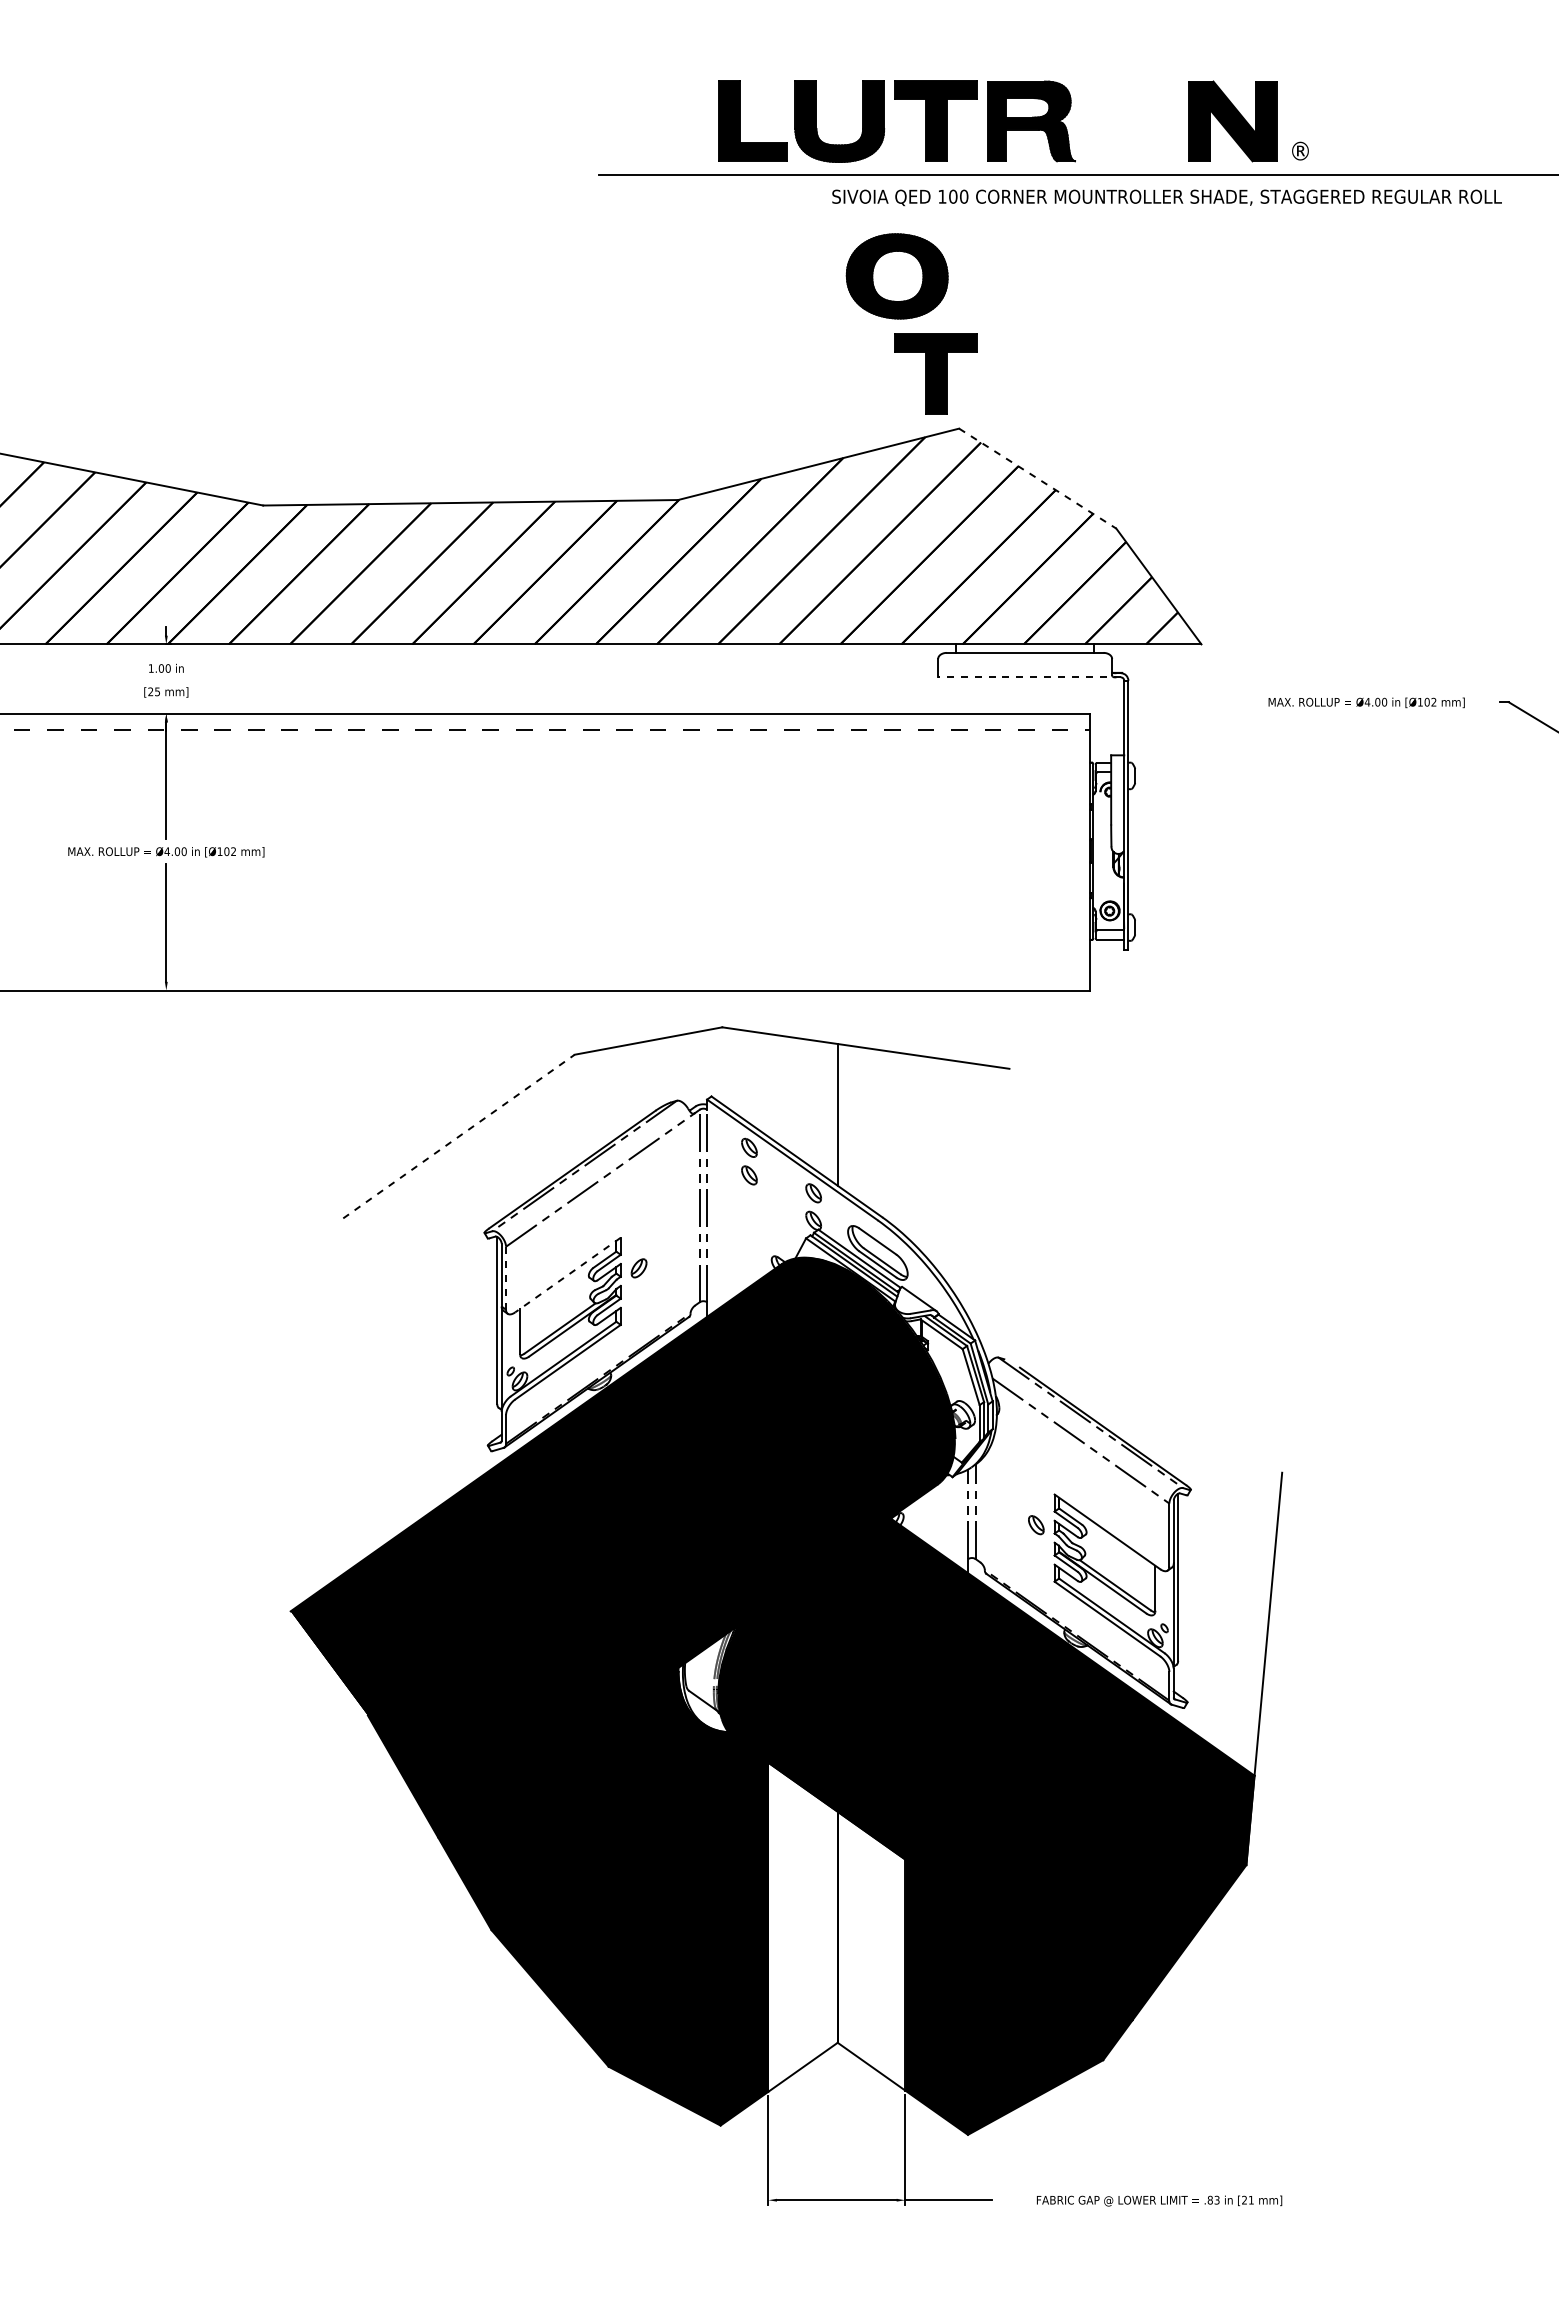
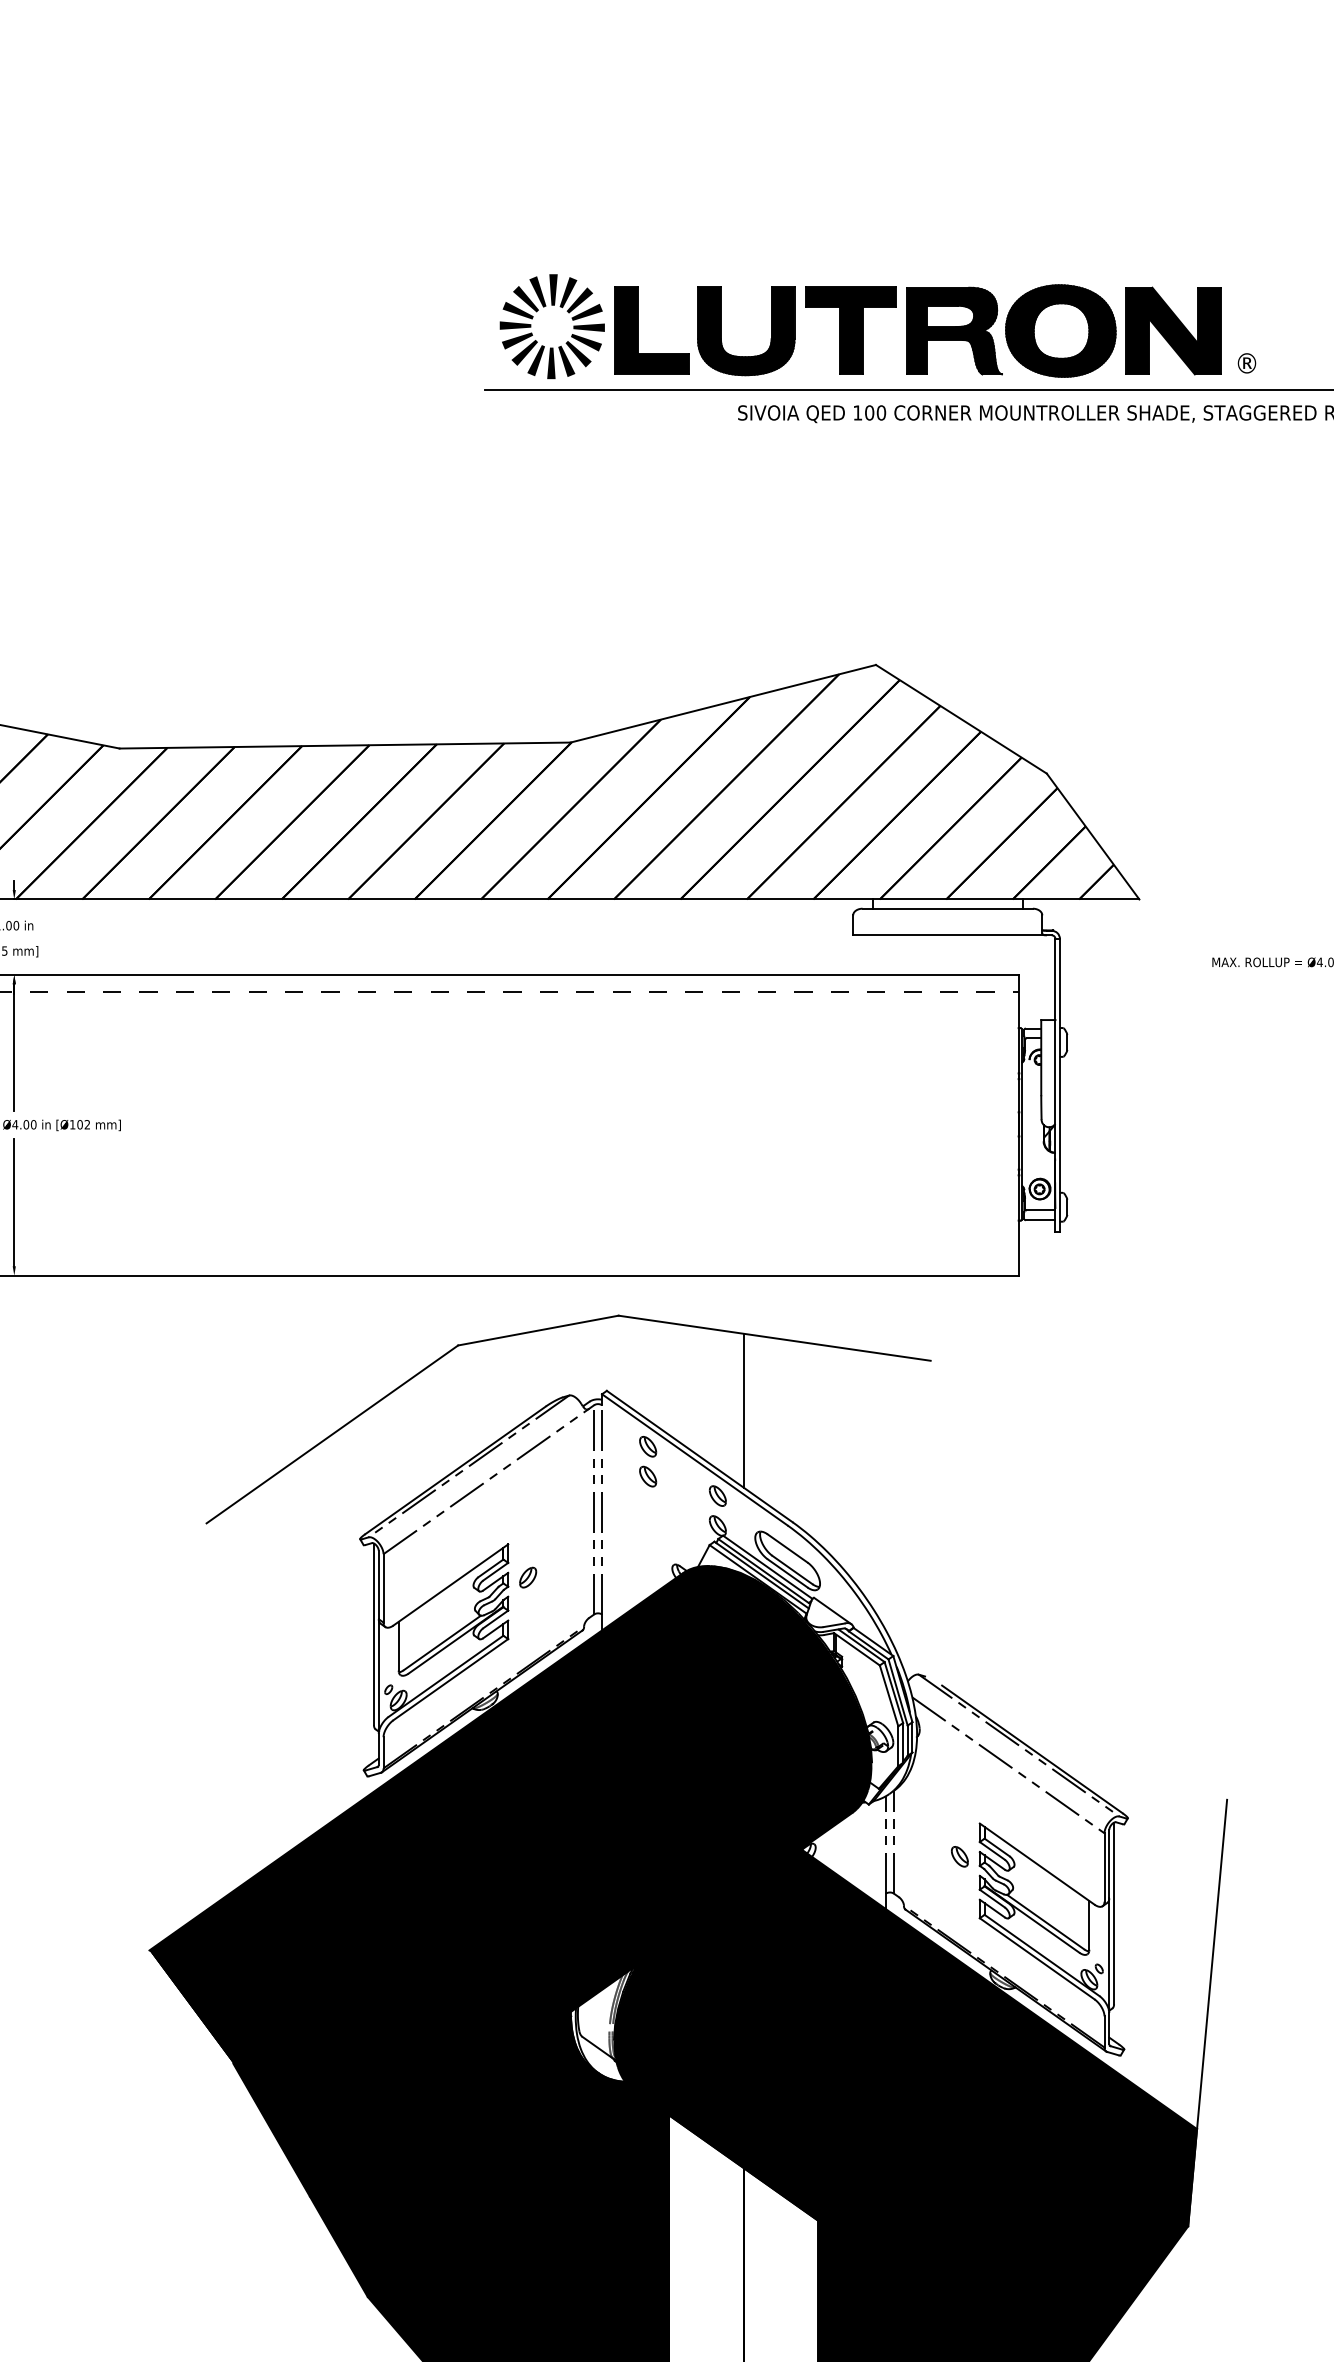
part: (679, 111) -> (572, 320), added
part: (896, 276) -> (1060, 331), moved
part: (935, 373) -> (850, 605), removed
line: (1038, 478) -> (962, 719), dashed -> solid
line: (1028, 677) -> (951, 935), dashed -> solid
line: (458, 1136) -> (331, 1434), dashed -> solid
line: (567, 1275) -> (450, 1585), dashed -> solid
line: (506, 1277) -> (384, 1587), dashed -> solid

